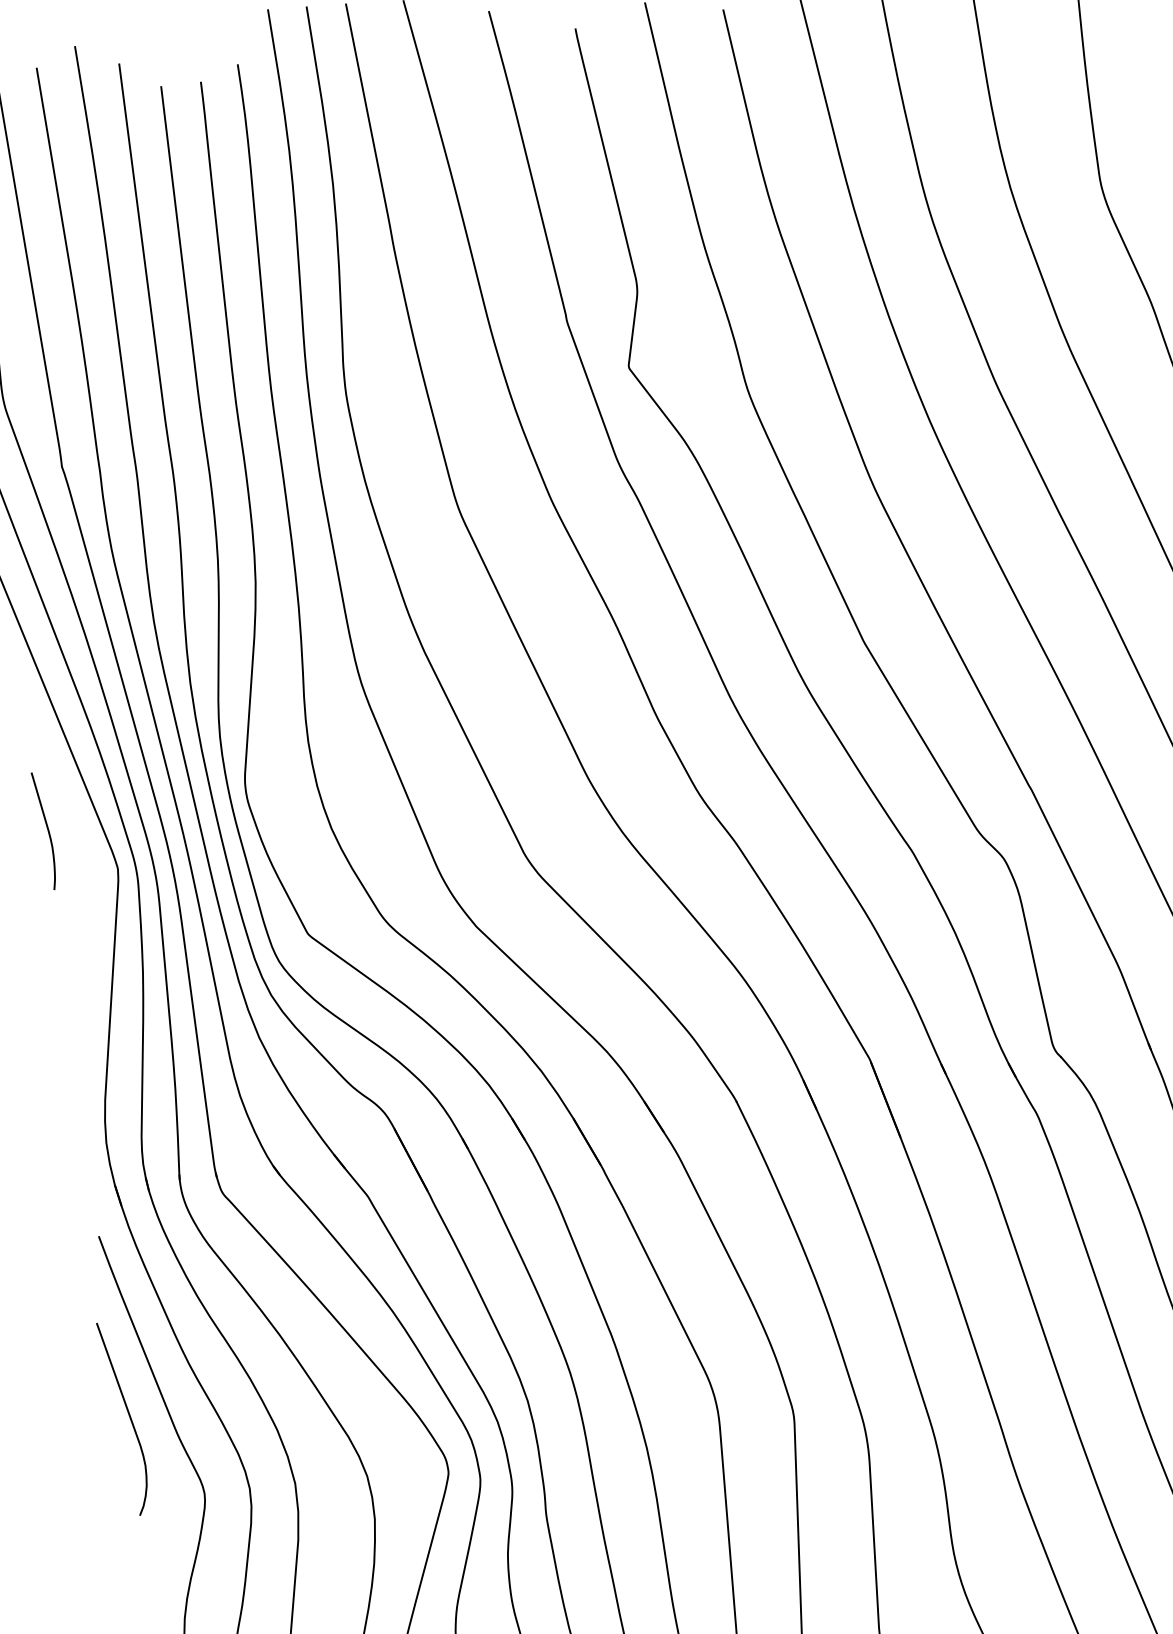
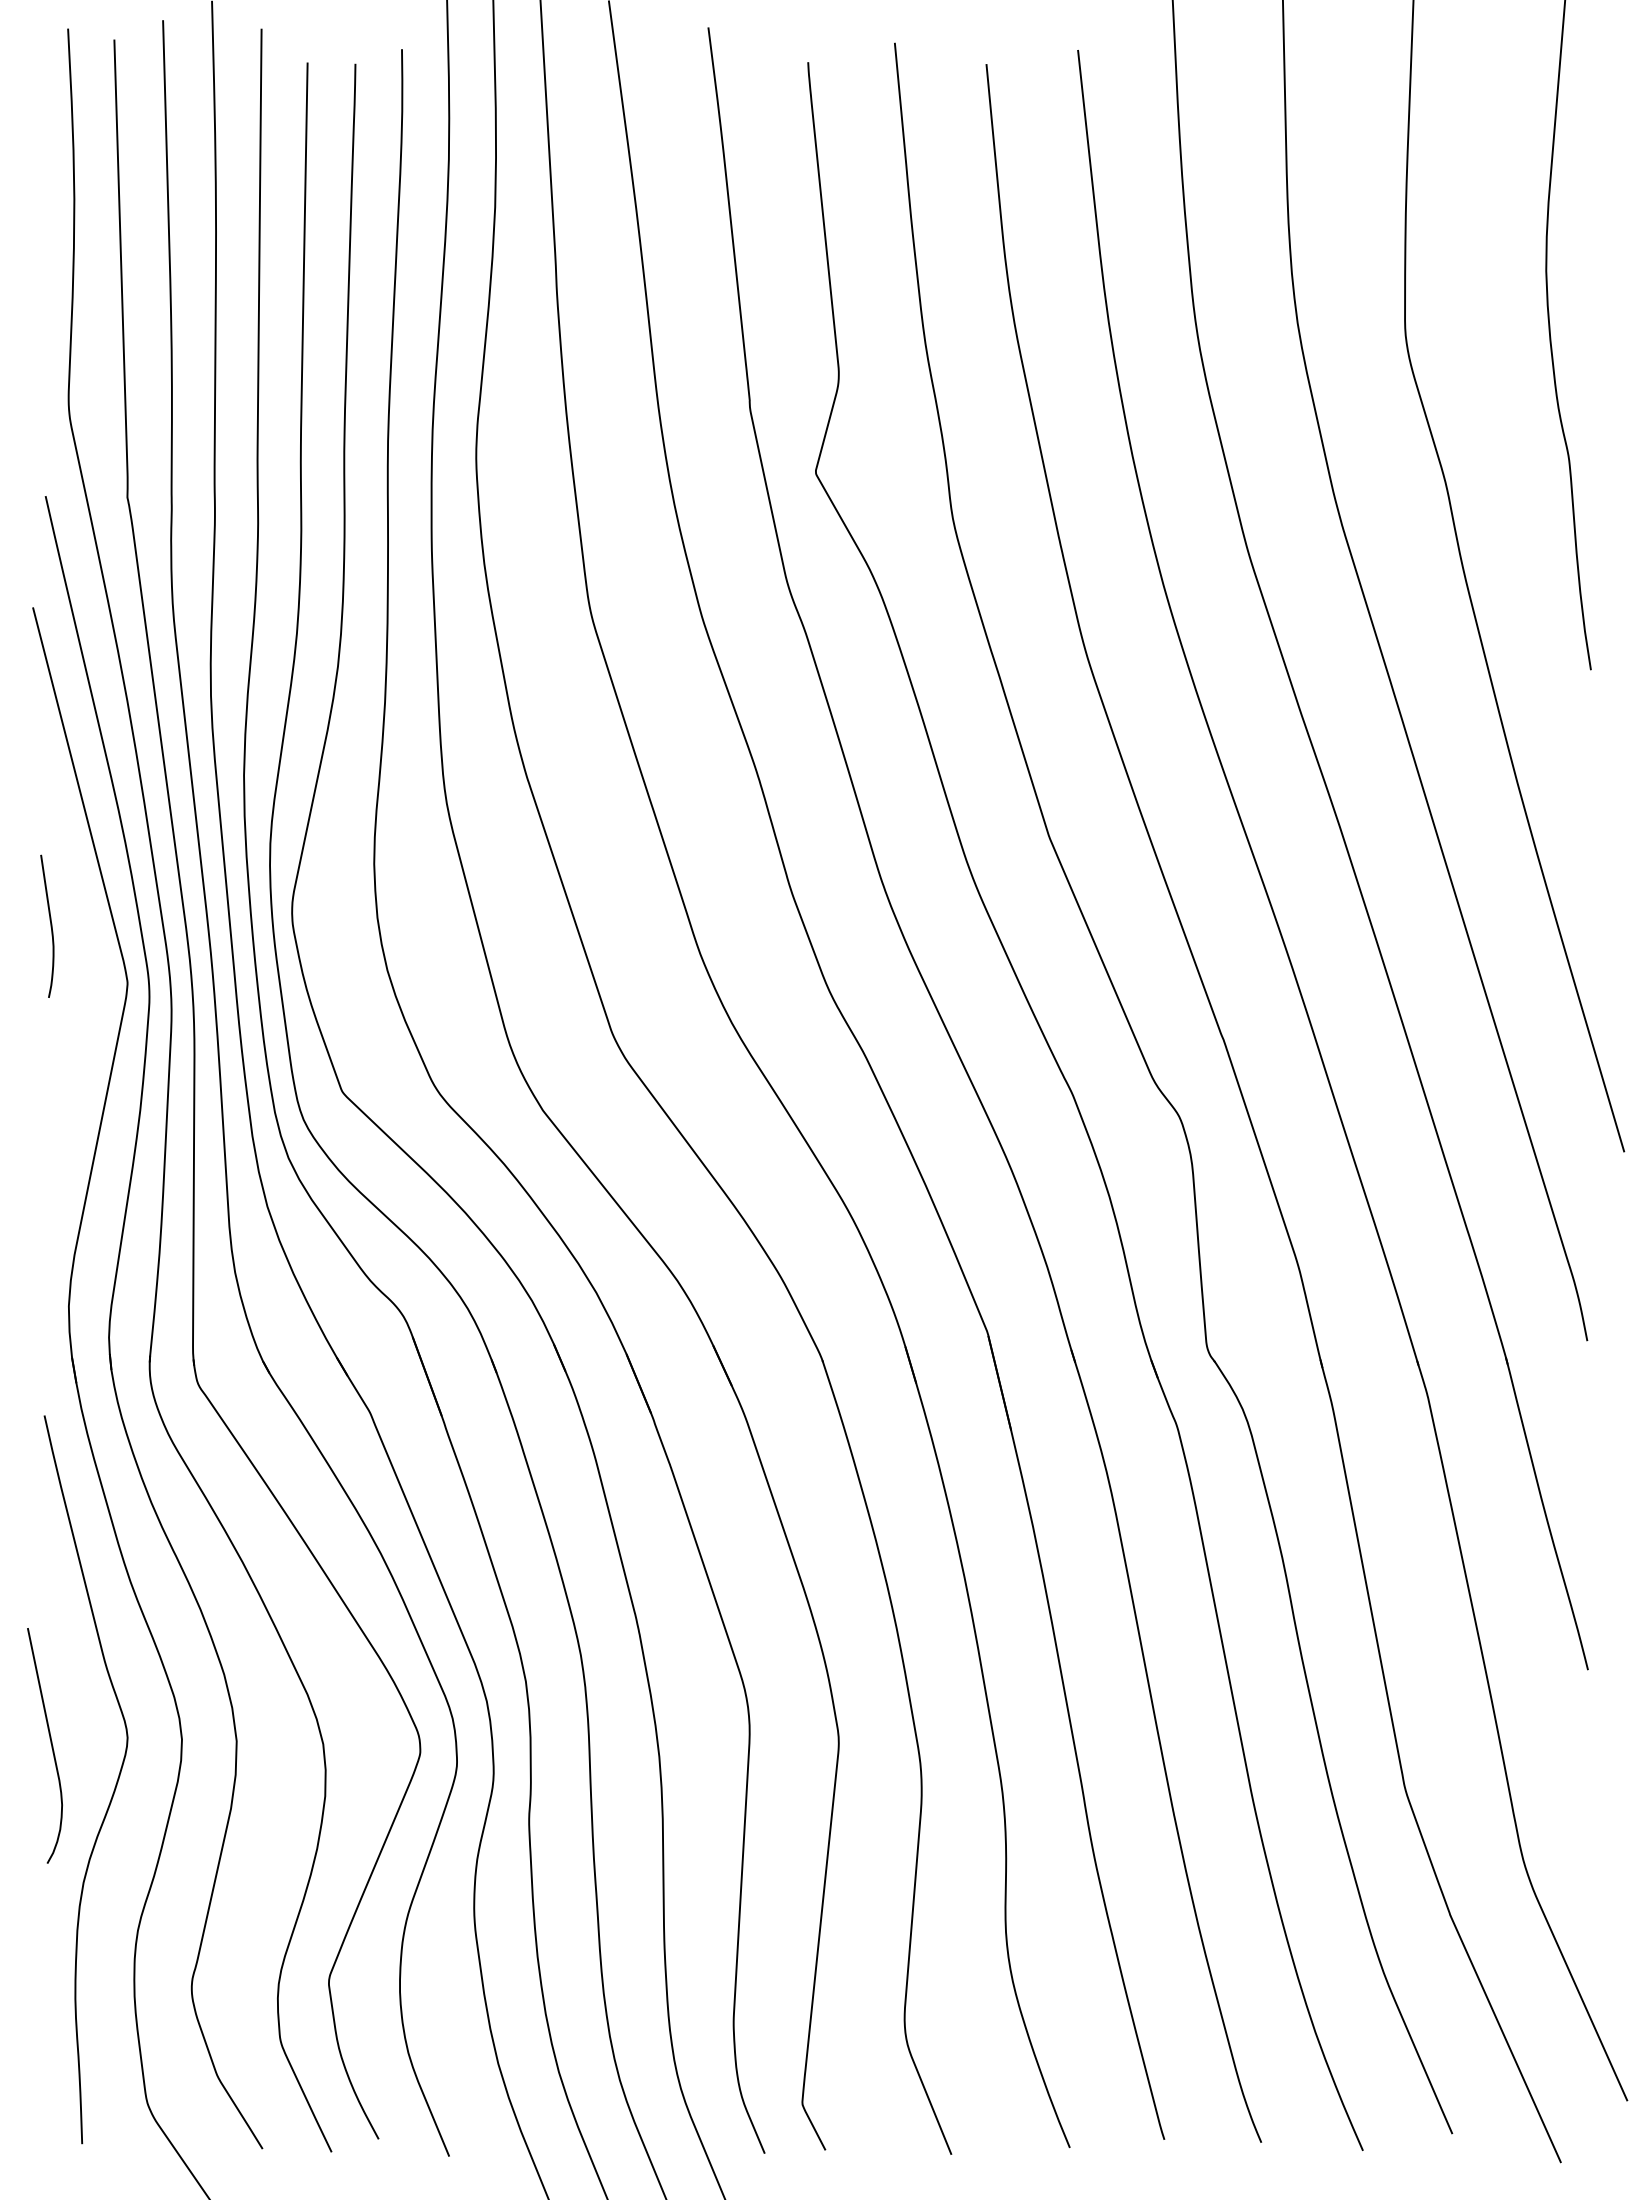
curve: (128, 1415) -> (50, 1743), moved

